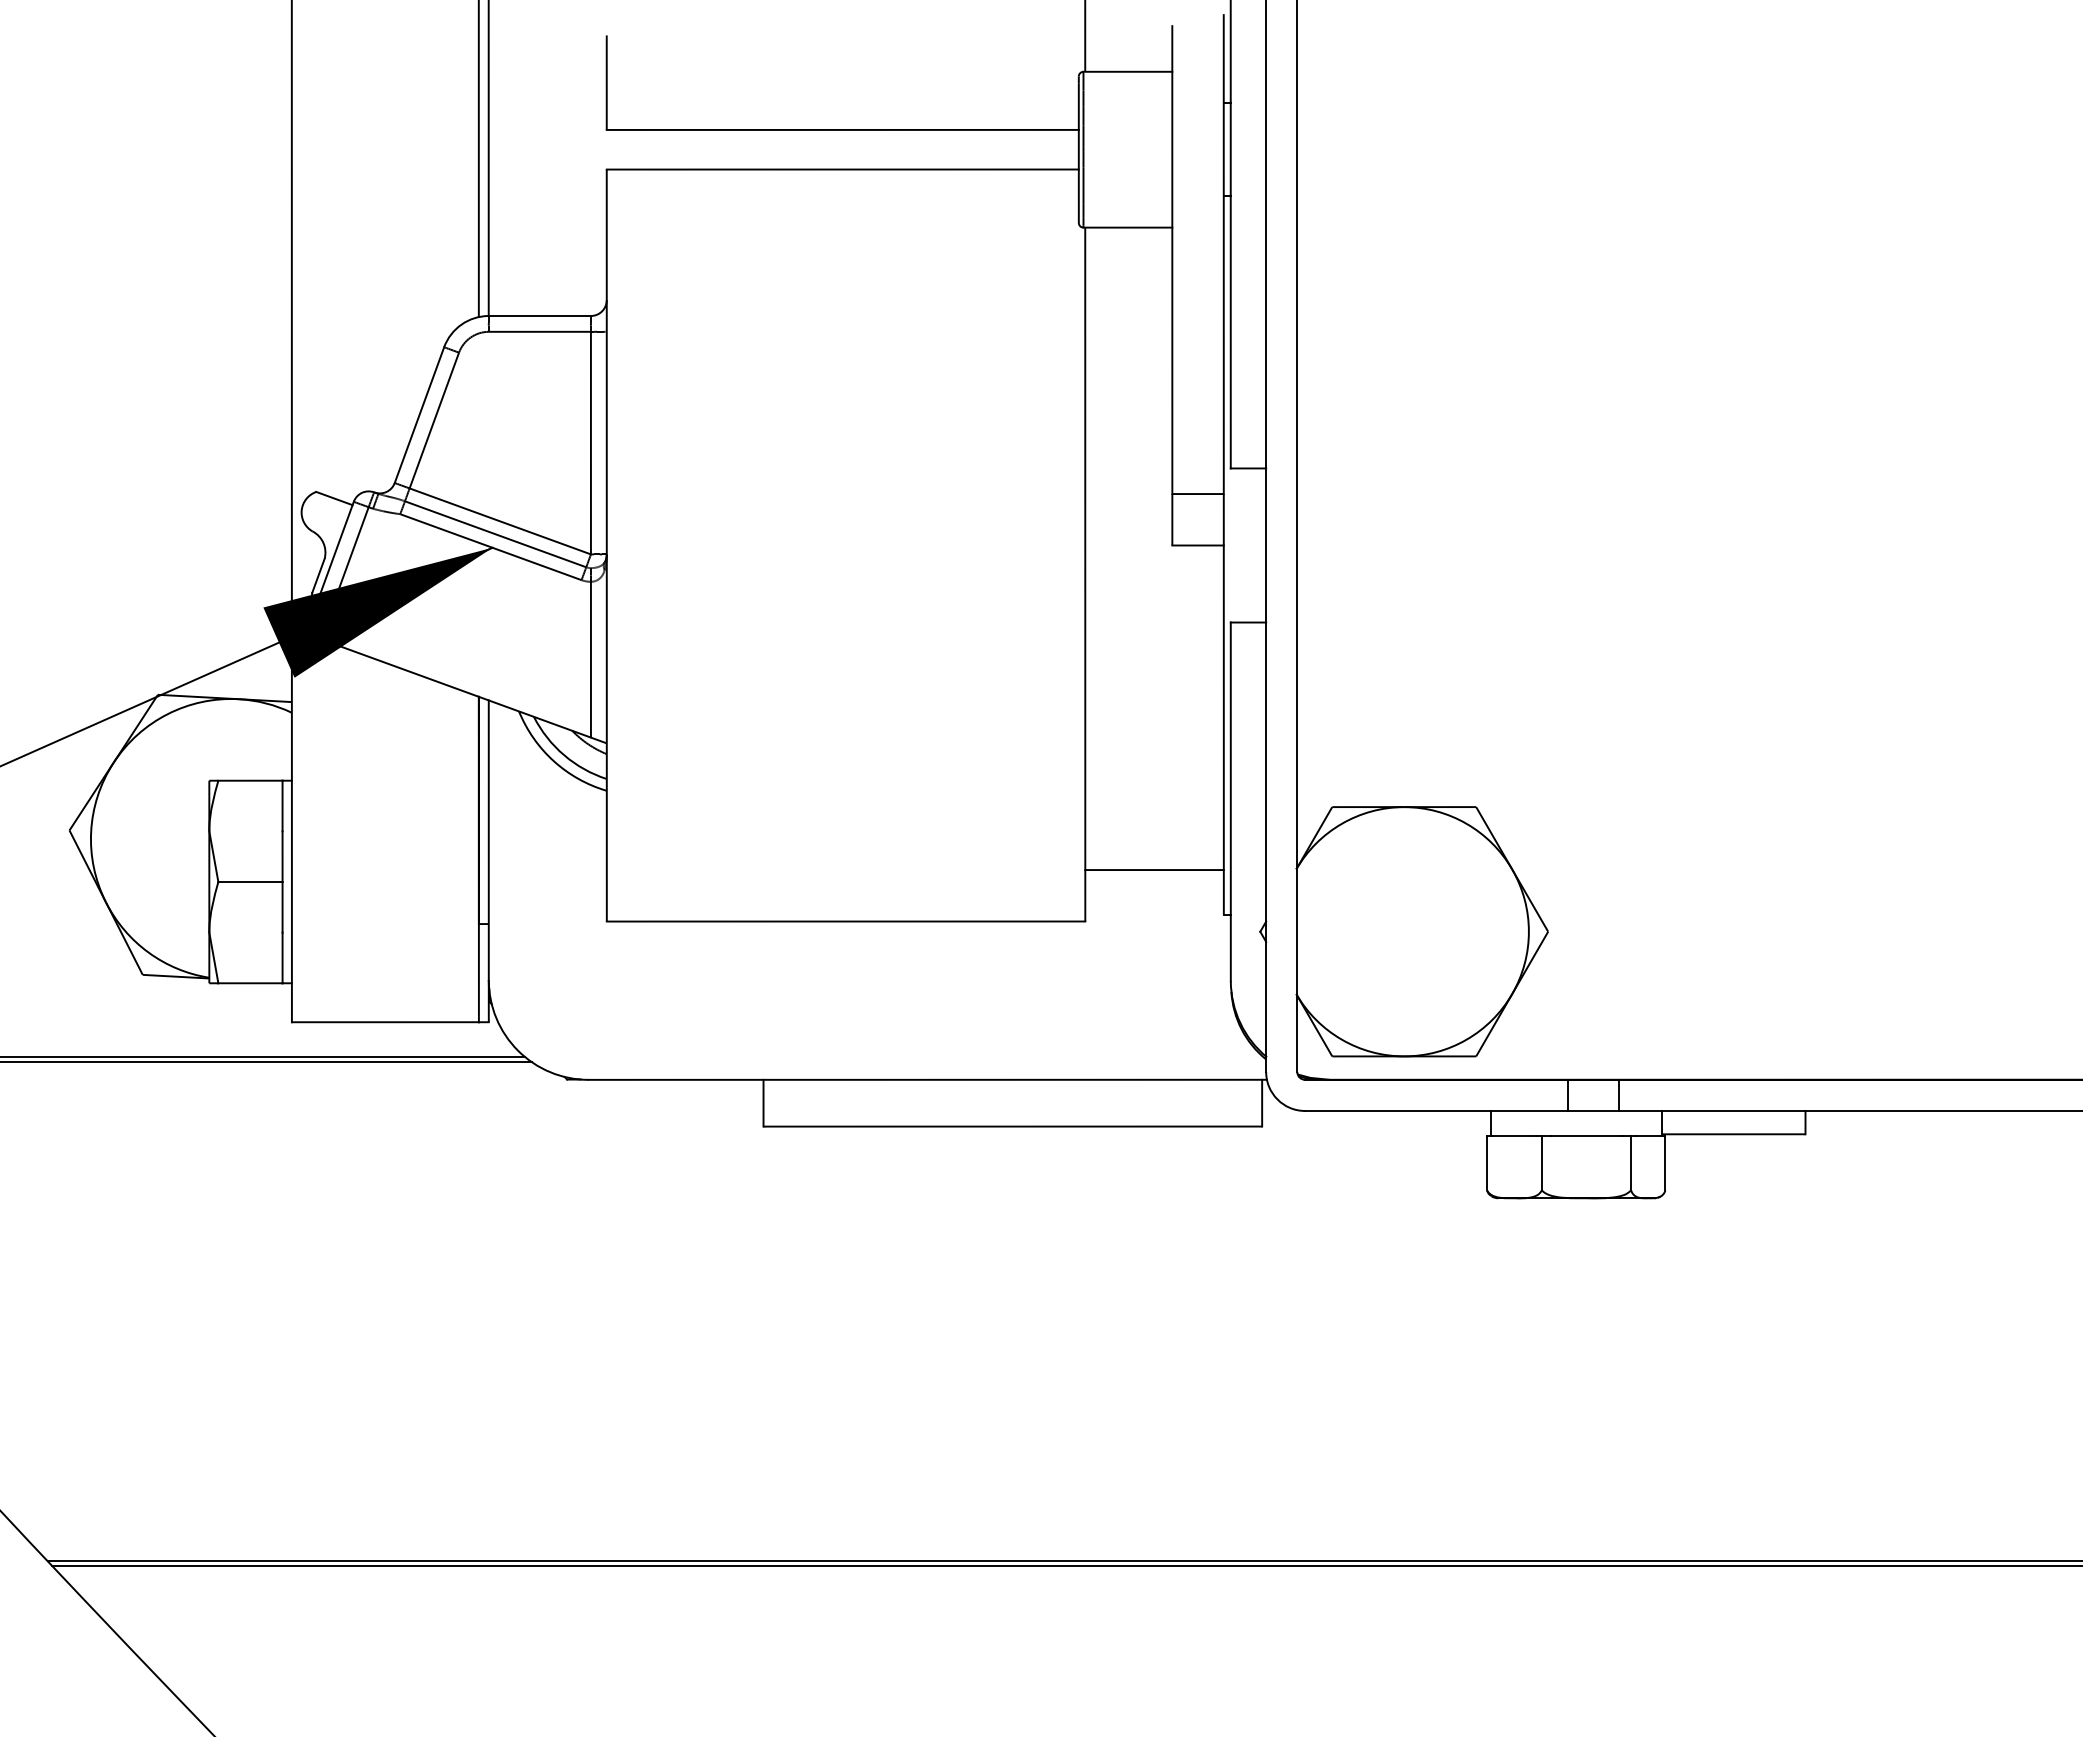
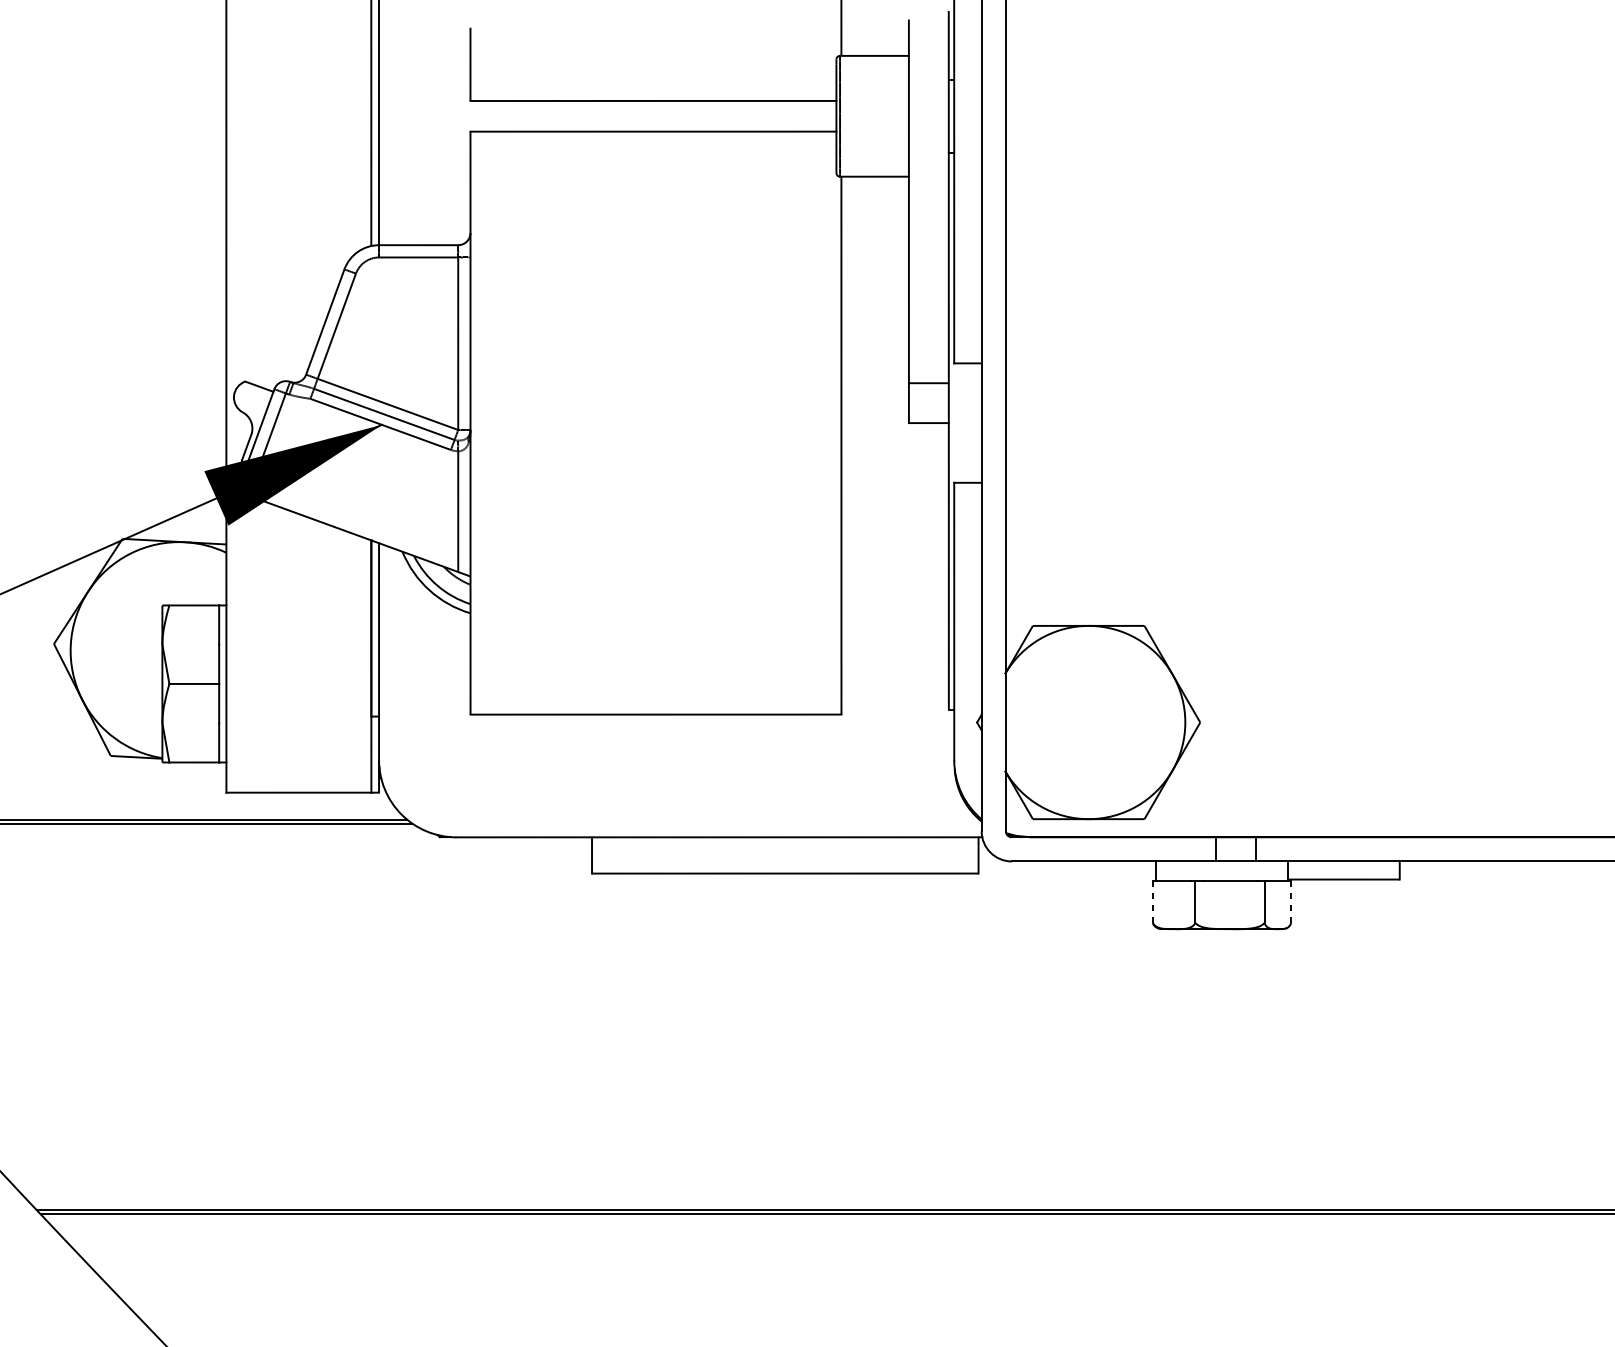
line: (1154, 870) -> (895, 675), removed
line: (1487, 1162) -> (1153, 901), solid -> dashed
line: (1665, 1162) -> (1291, 901), solid -> dashed

